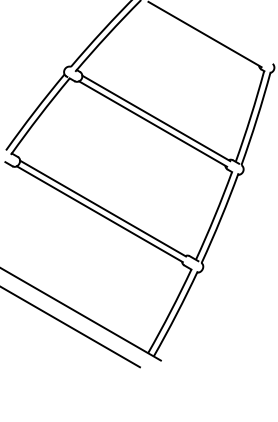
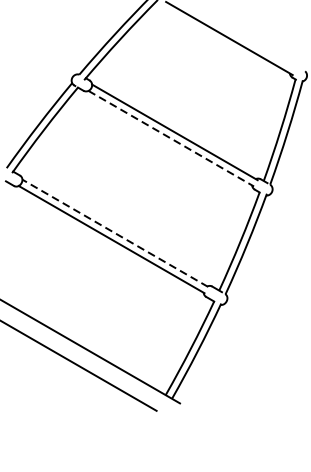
line: (153, 124) -> (171, 139), solid -> dashed
line: (103, 208) -> (115, 233), solid -> dashed

